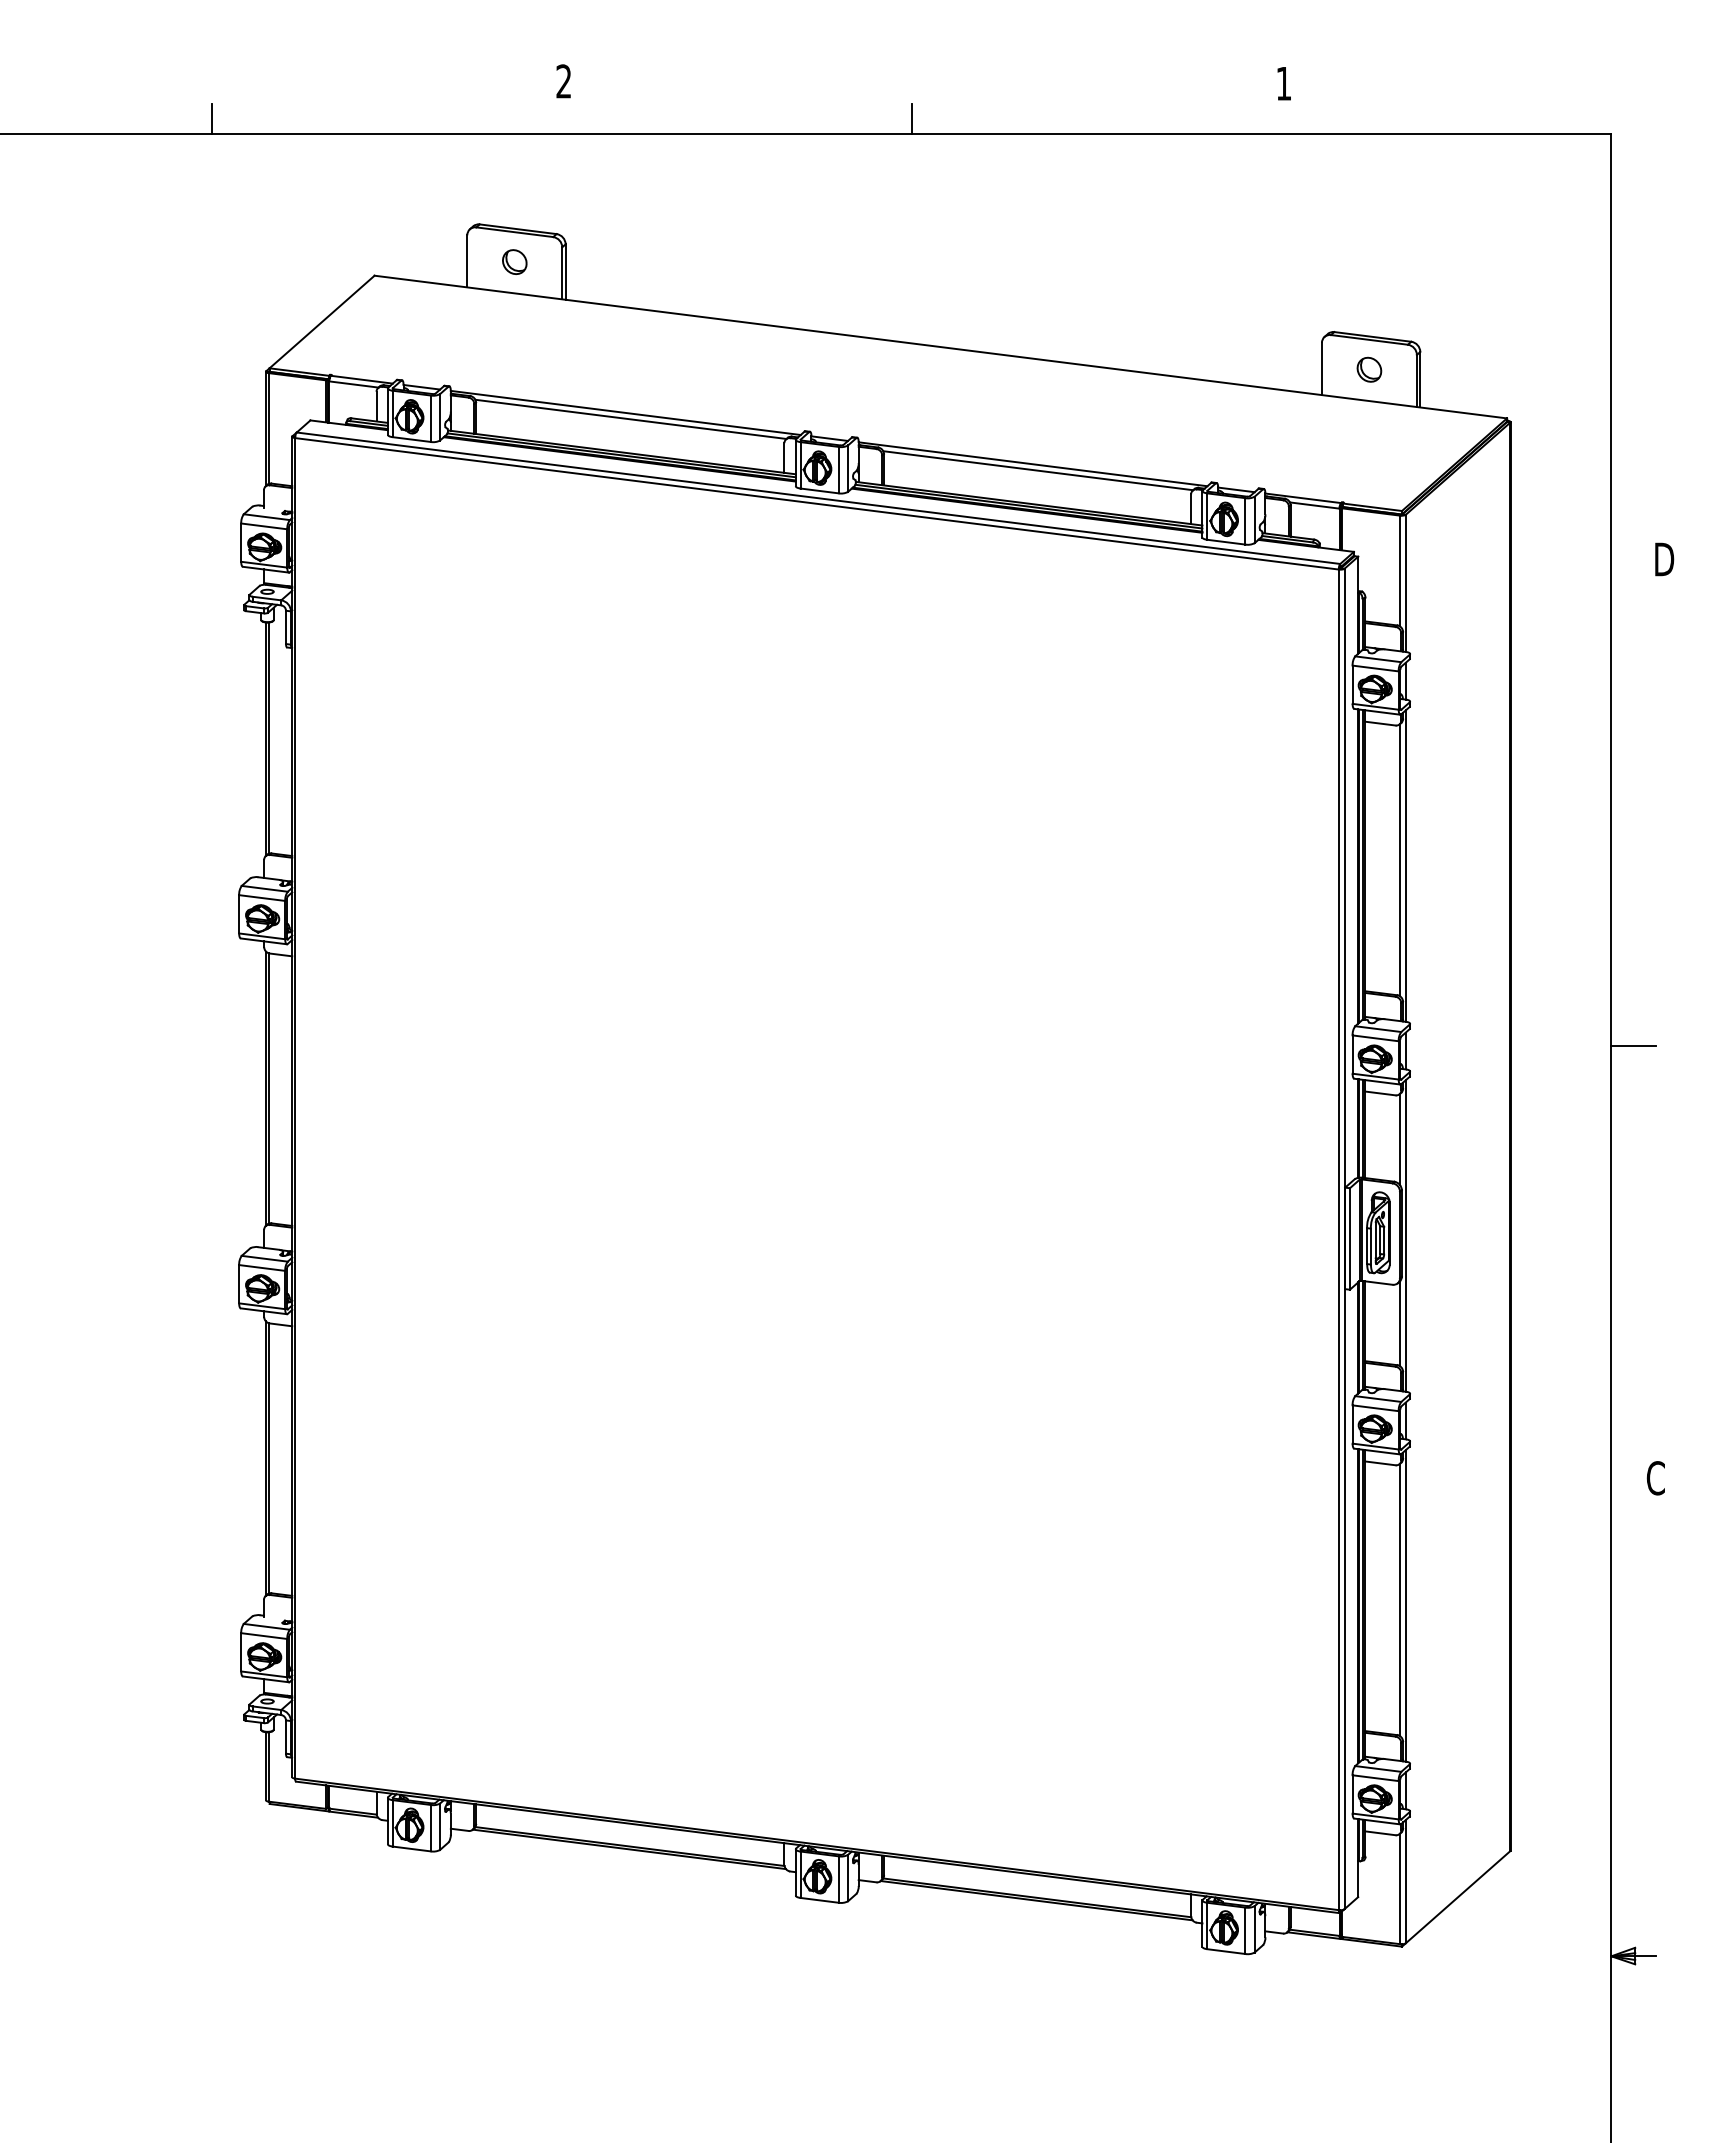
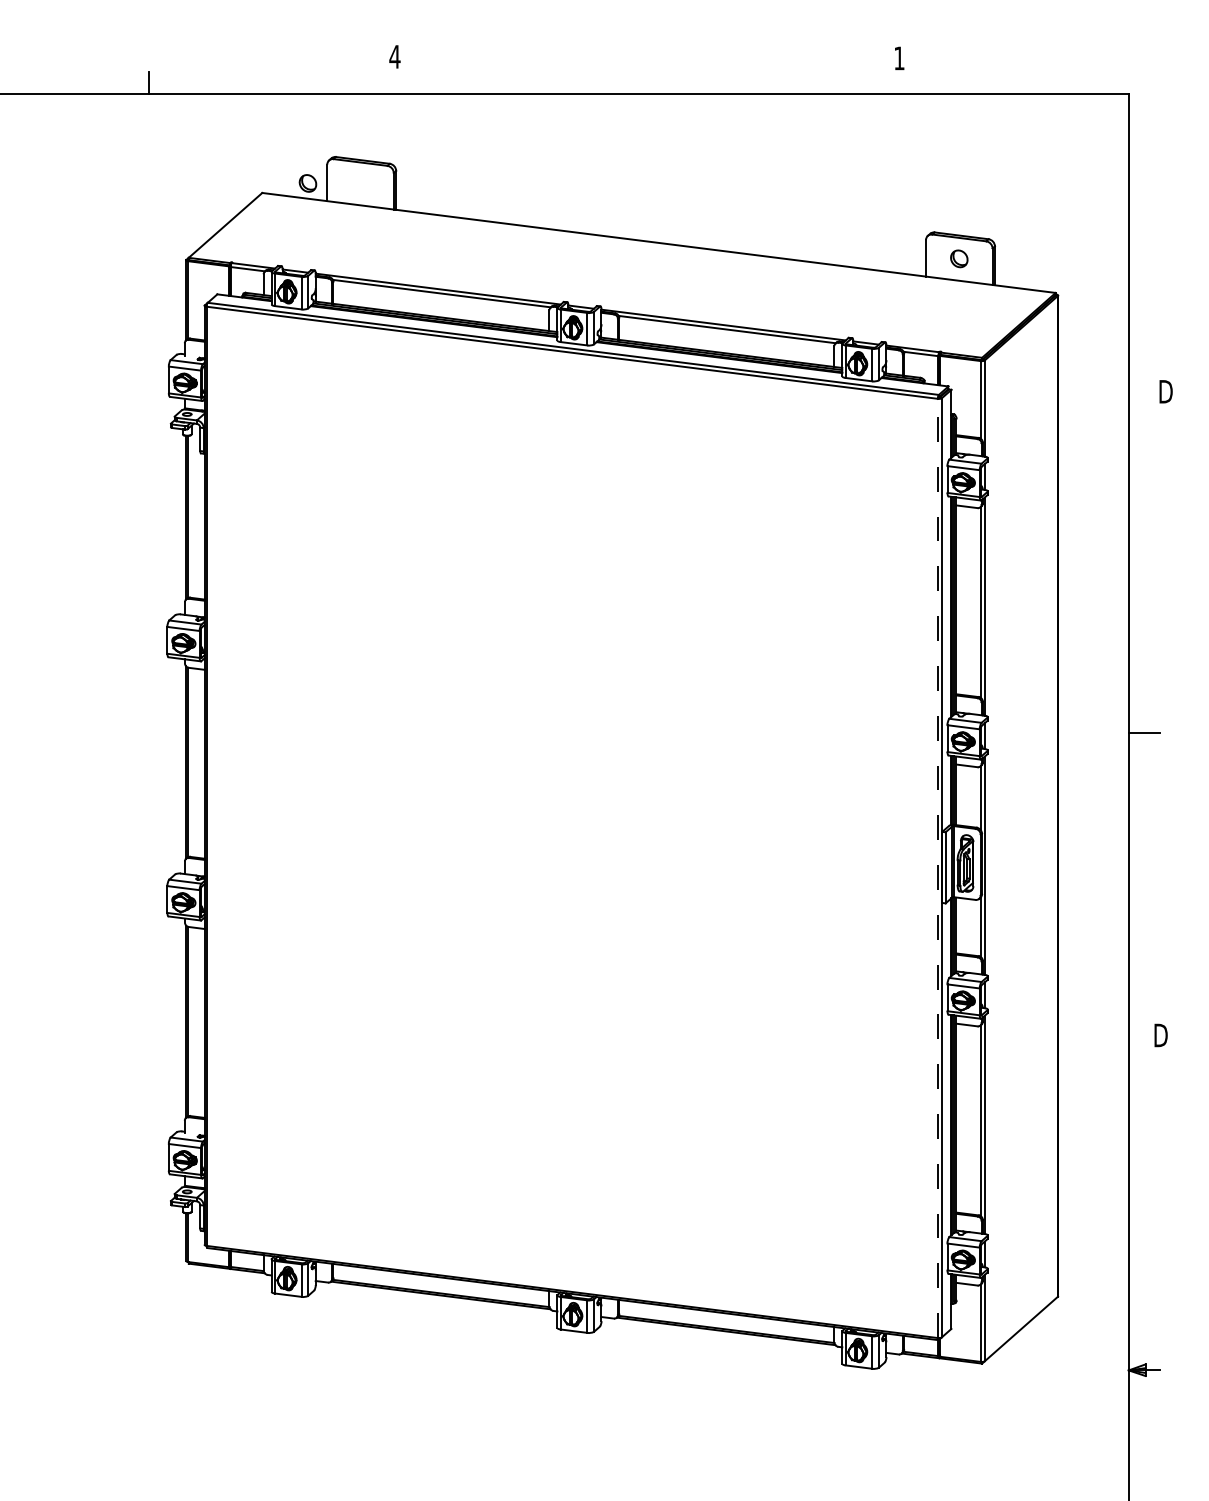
text: (563, 81) -> (394, 56), 2 -> 4
line: (911, 118) -> (638, 82), removed
part: (514, 261) -> (307, 183), moved
line: (1338, 1239) -> (937, 868), solid -> dashed
text: (1656, 1478) -> (1160, 1035), C -> D

